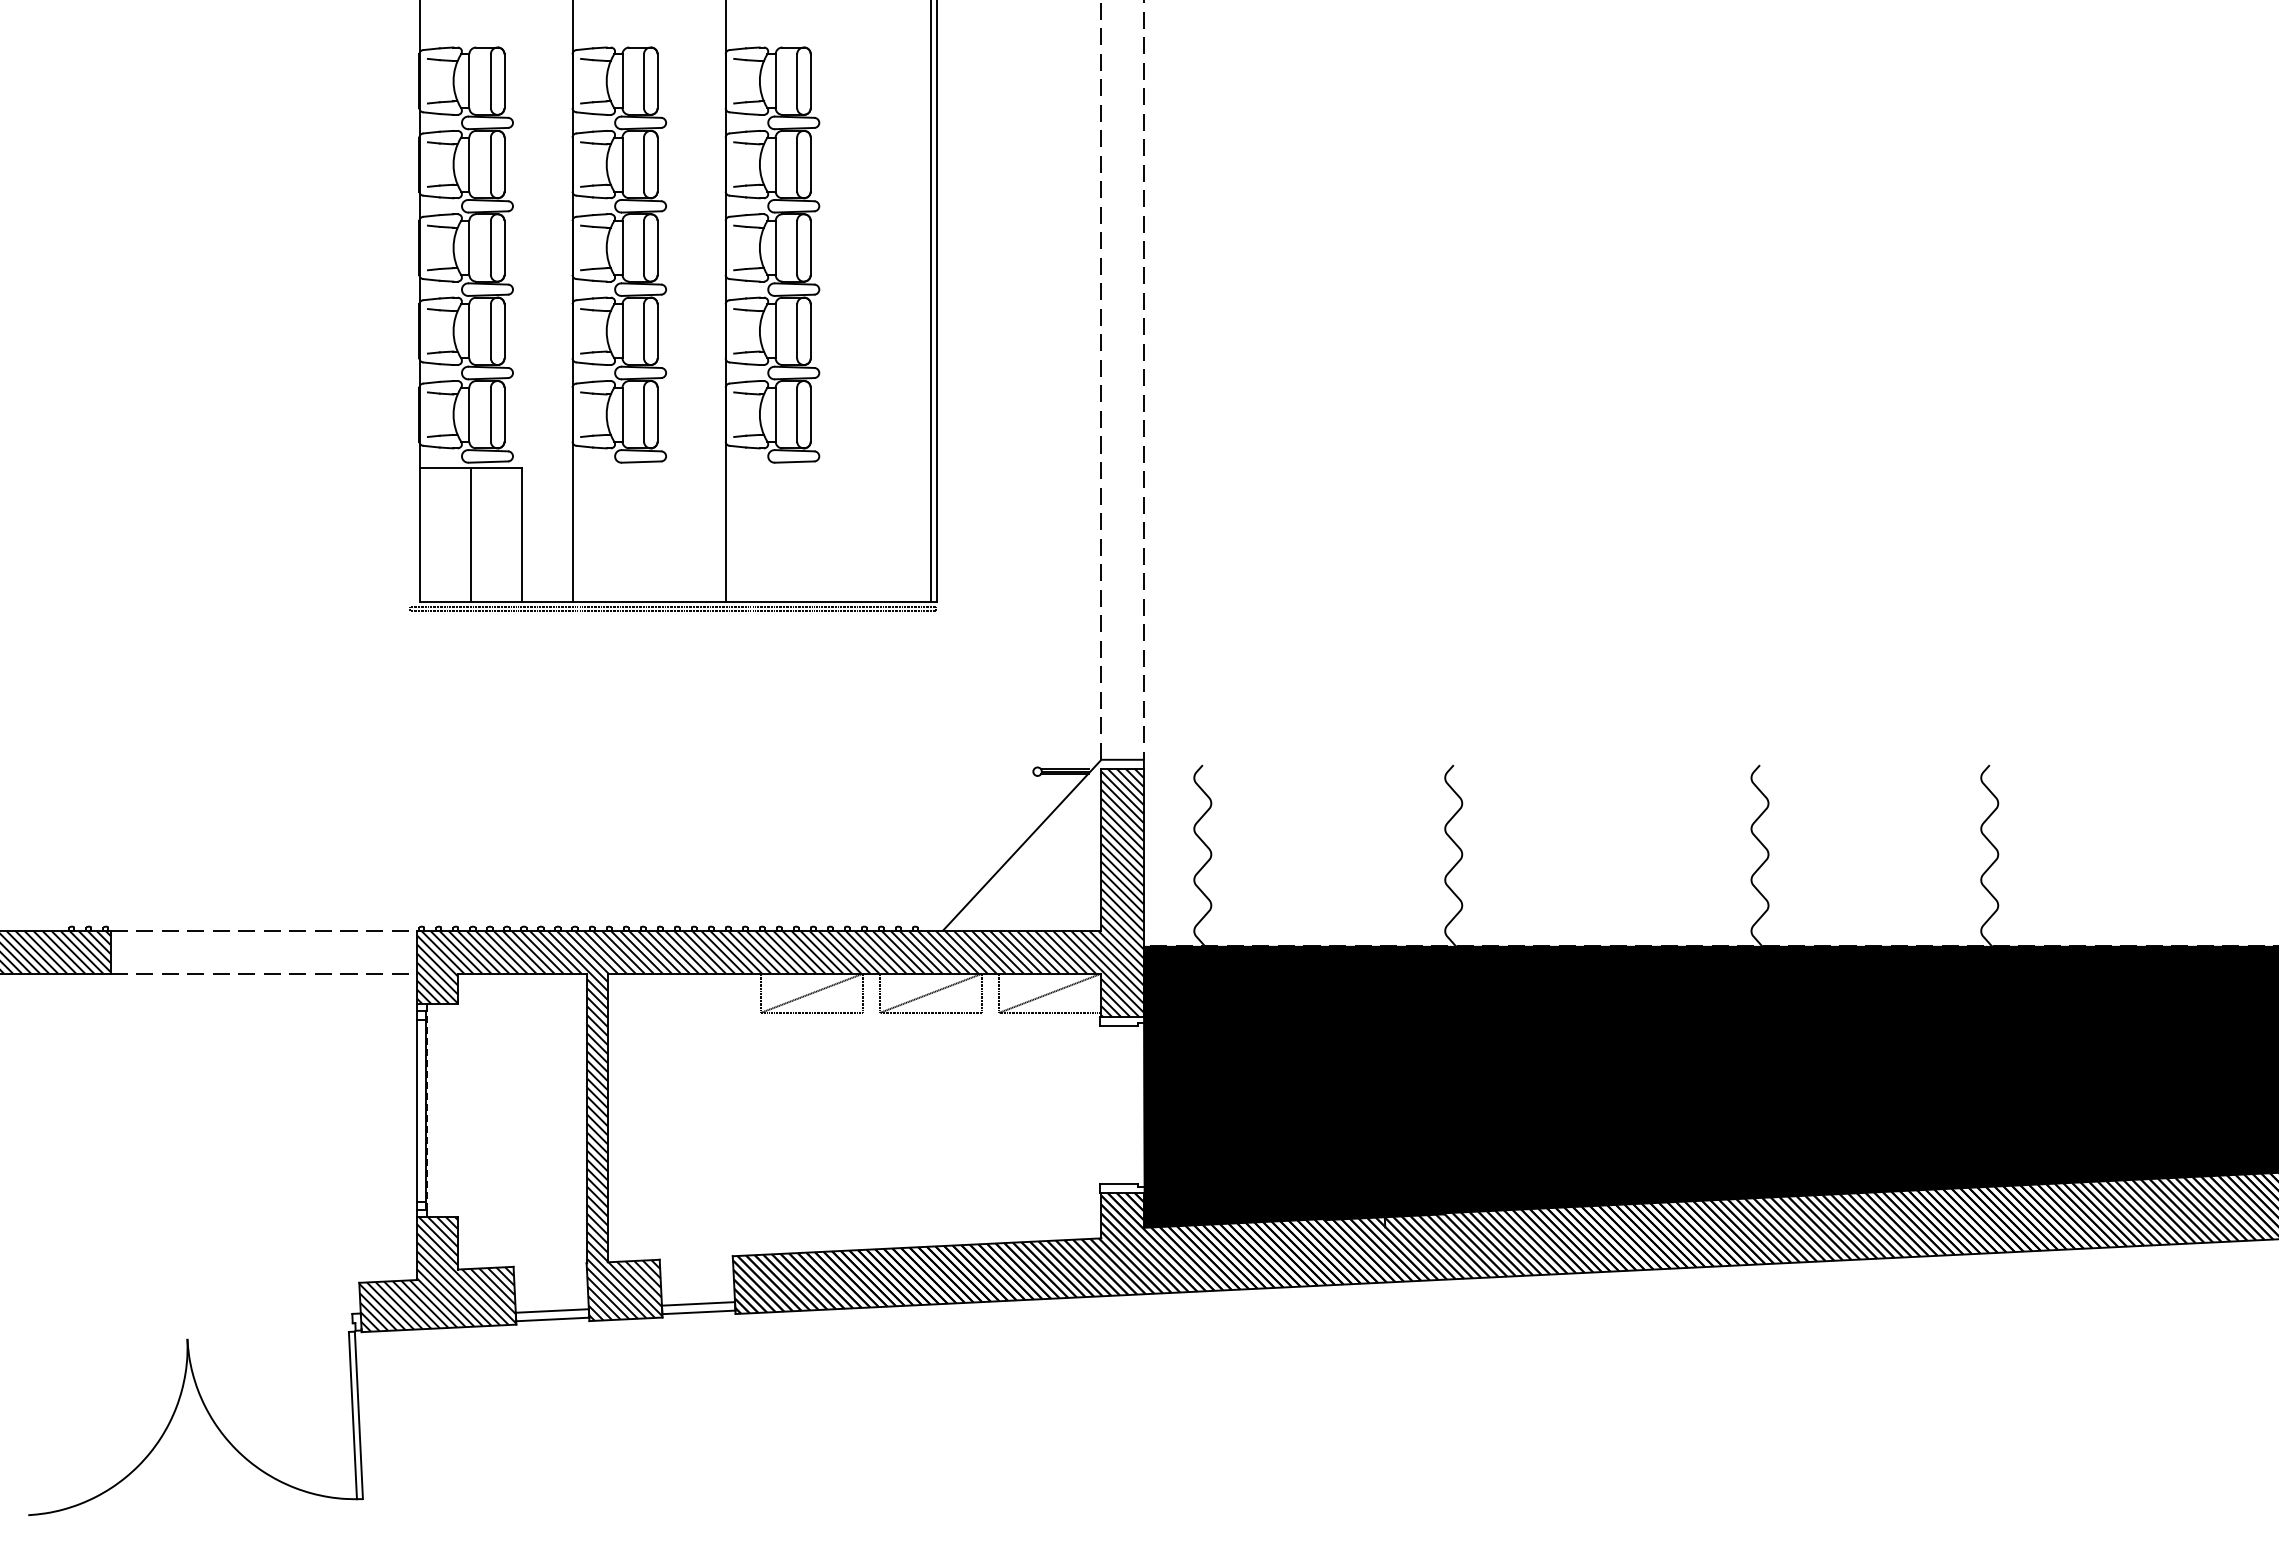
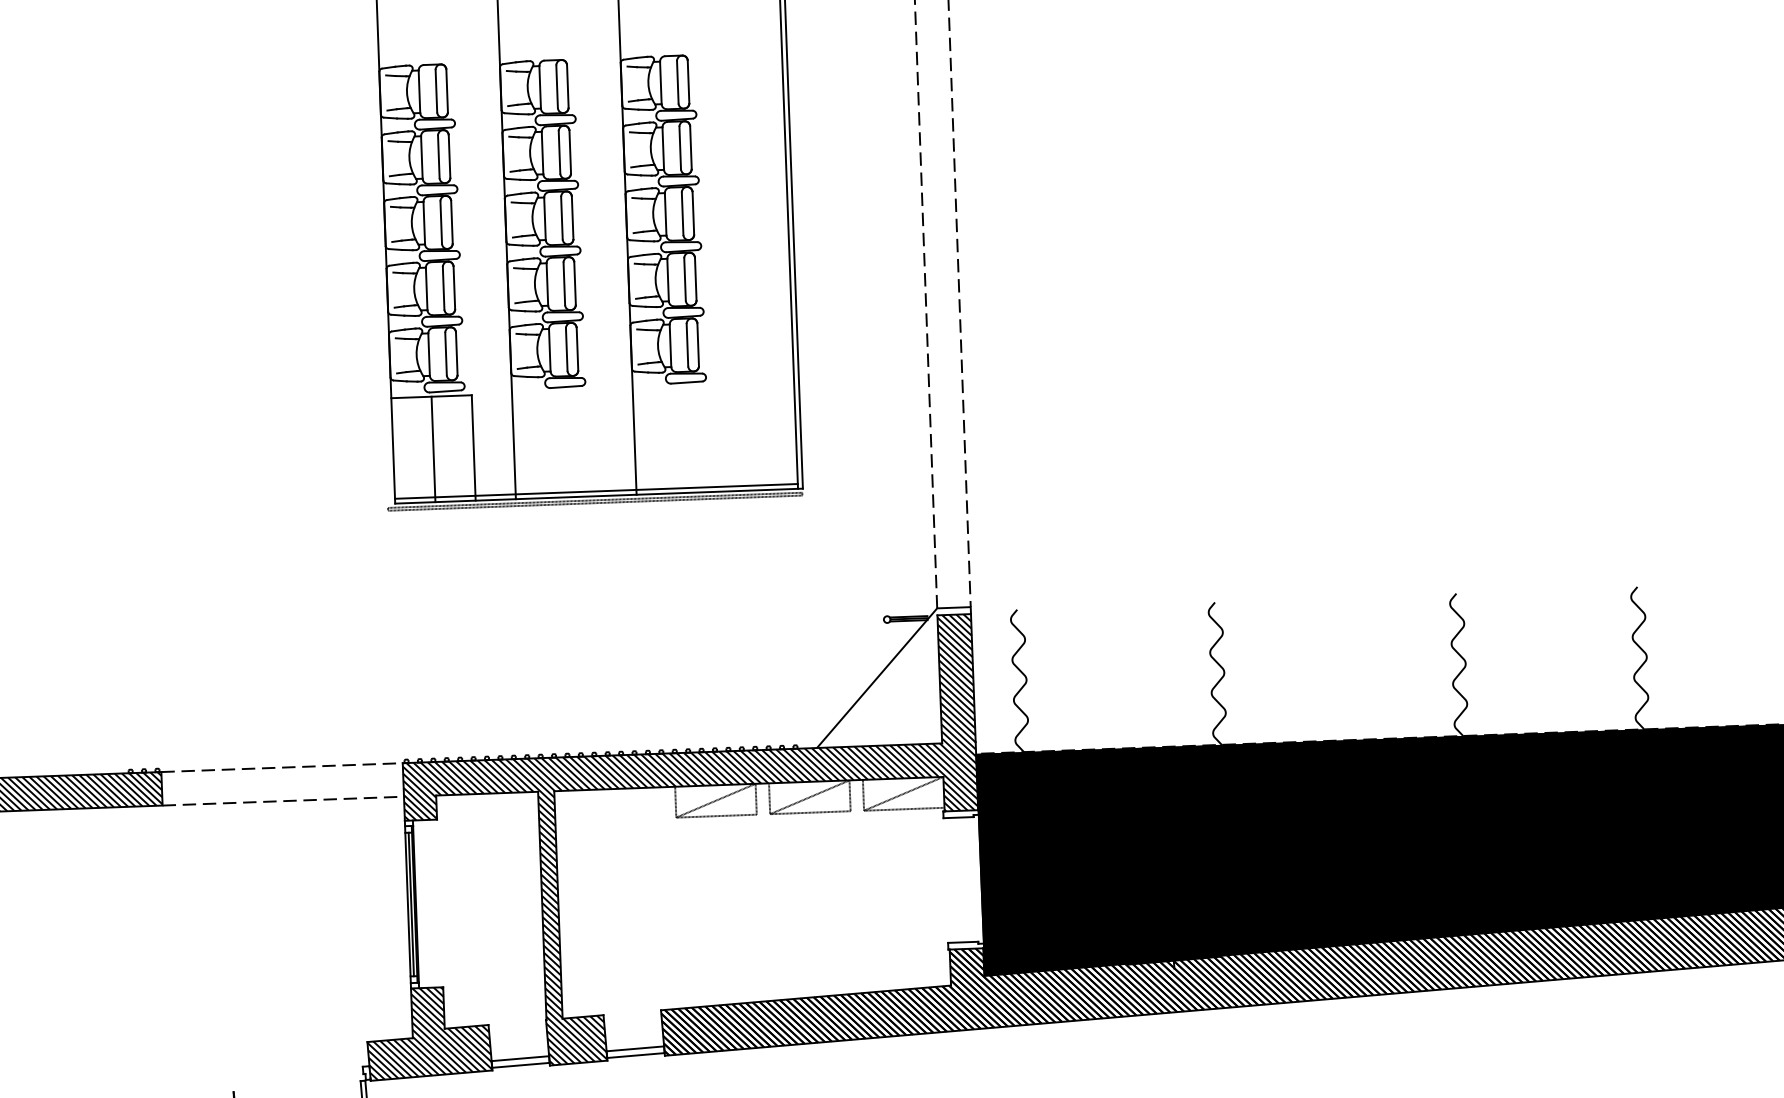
line: (674, 595) -> (595, 491), added
line: (421, 1110) -> (411, 904), added
line: (427, 1110) -> (416, 904), dashed -> solid

